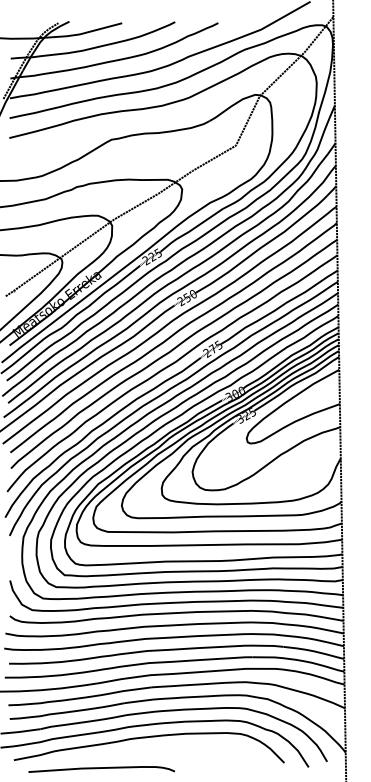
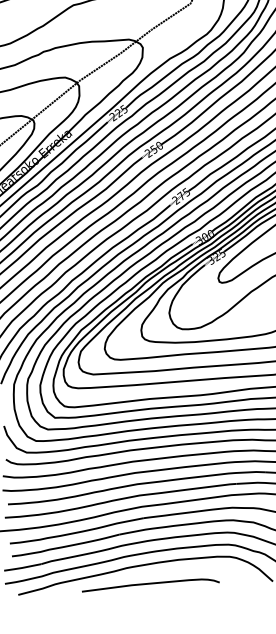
curve: (101, 768) -> (150, 584), moved

